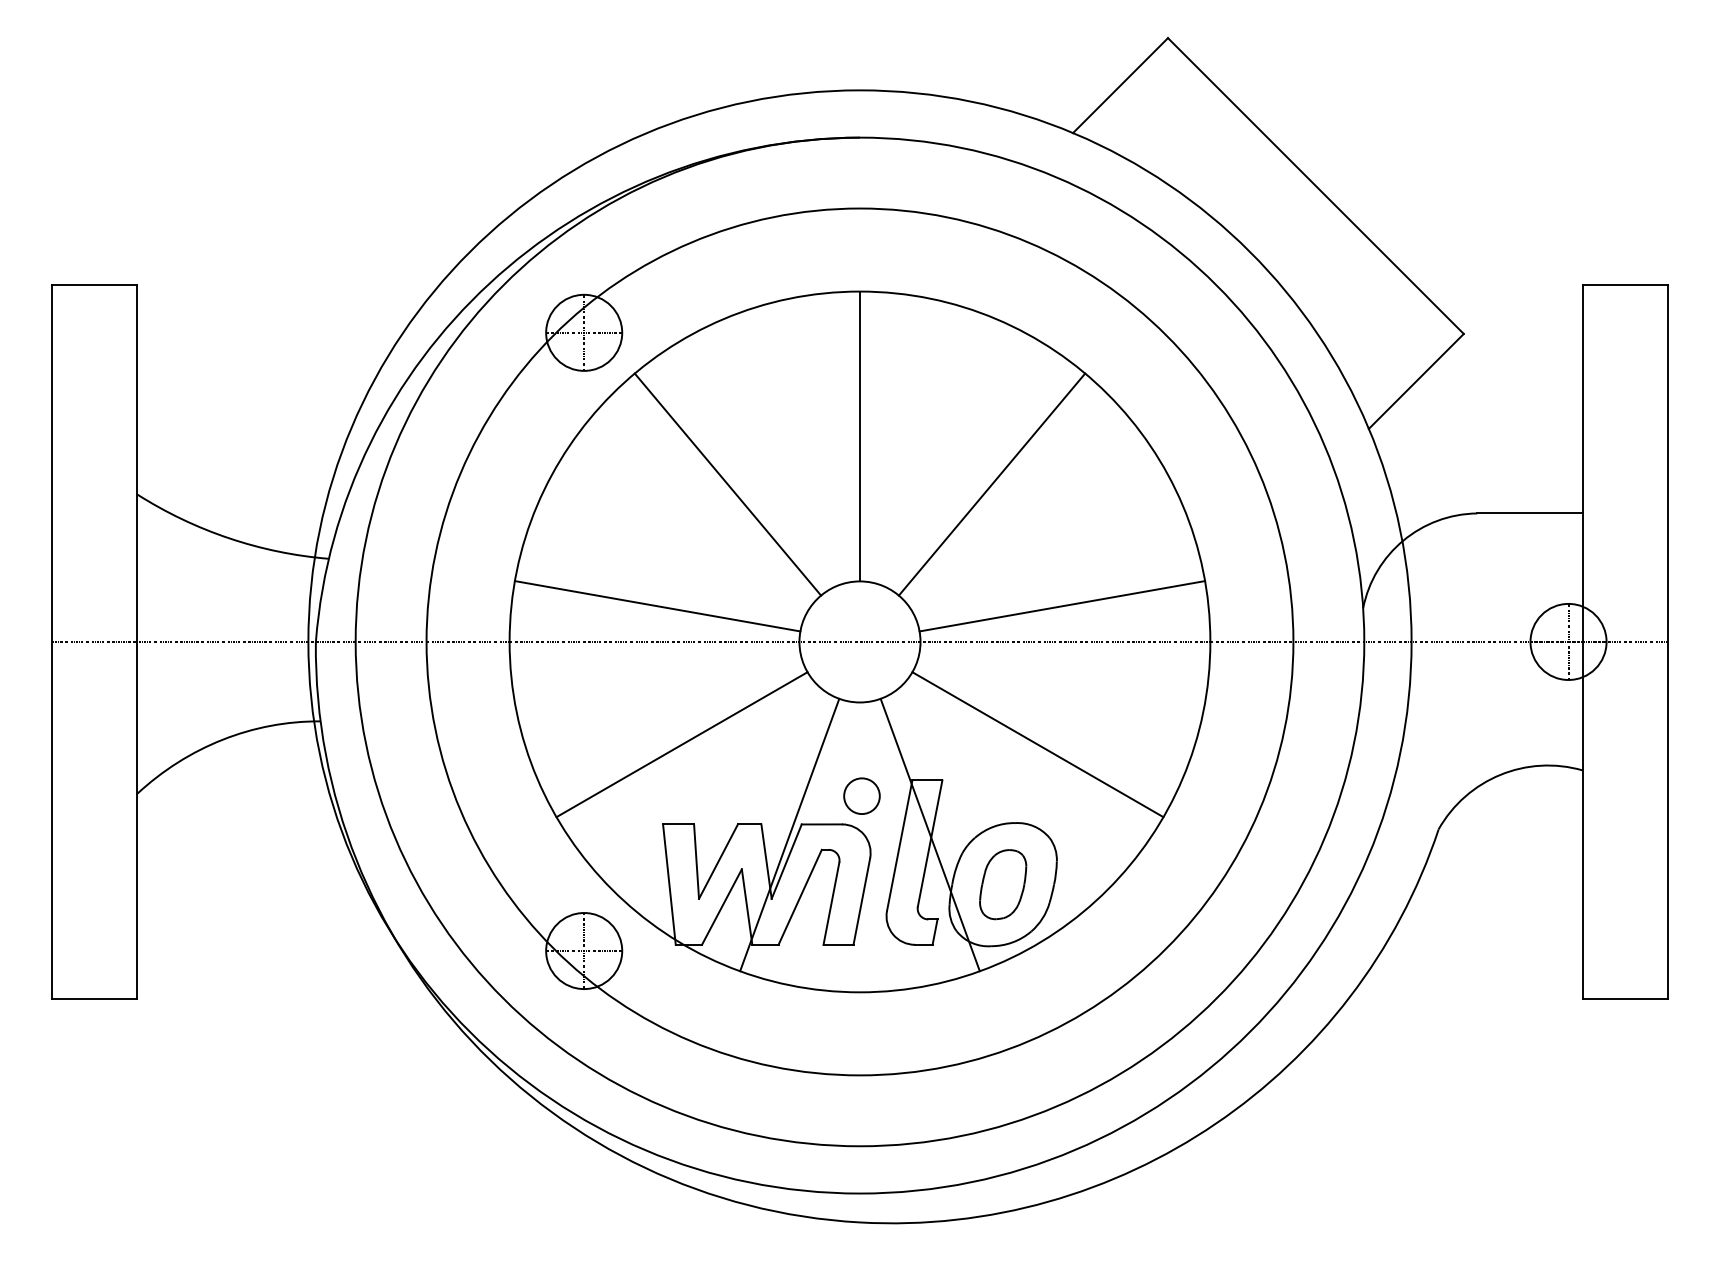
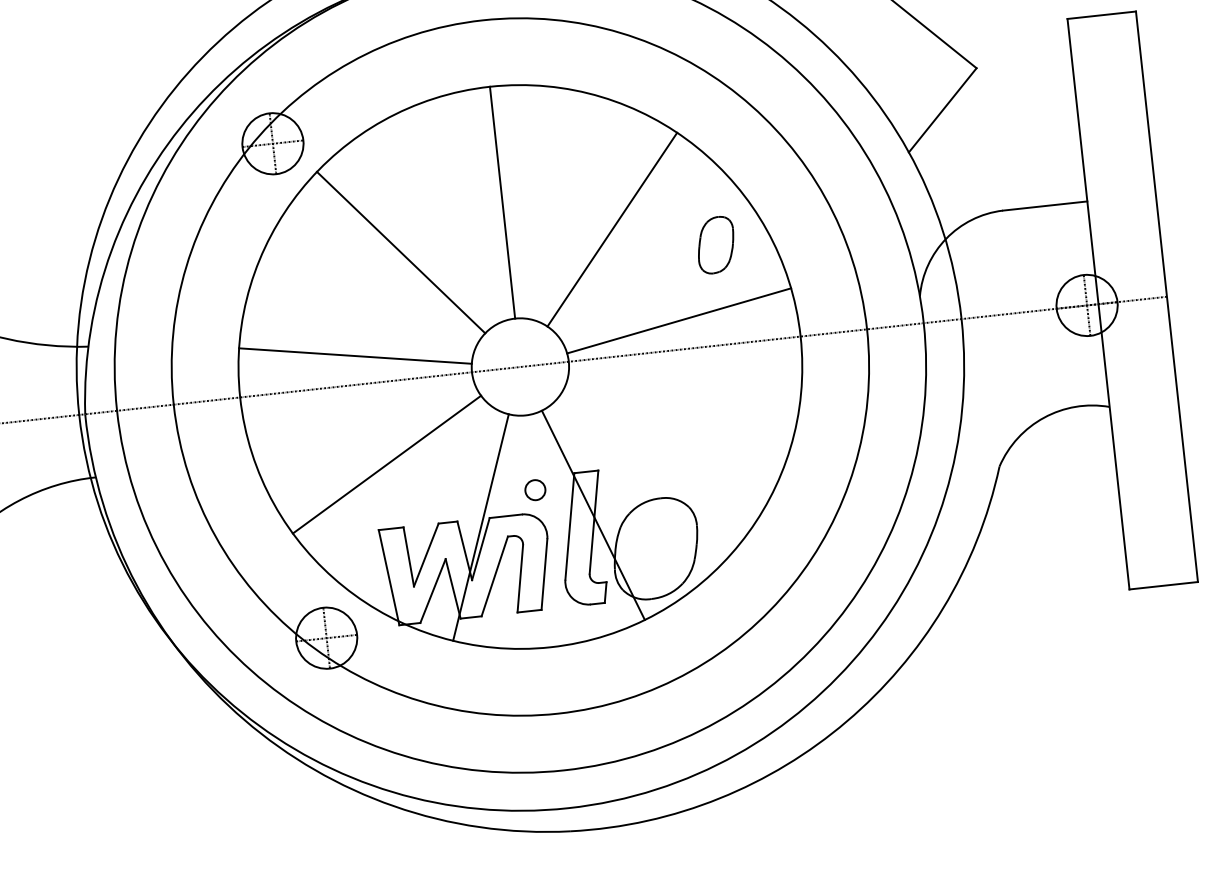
line: (1037, 744) -> (671, 433), removed
circle: (861, 795) -> (534, 489), size x0.7
part: (1003, 884) -> (716, 245), moved

